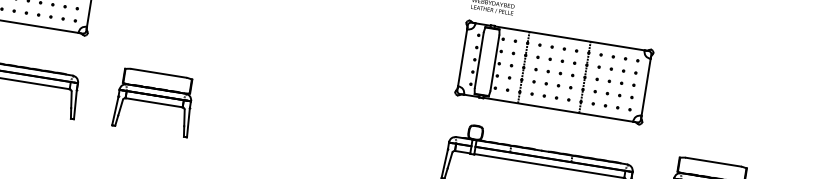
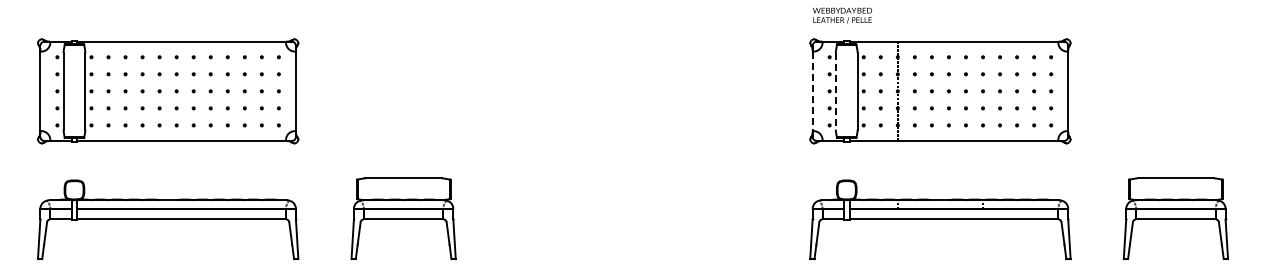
line: (462, 57) -> (812, 91), solid -> dashed
line: (479, 60) -> (835, 91), solid -> dashed
line: (585, 77) -> (983, 91), removed

